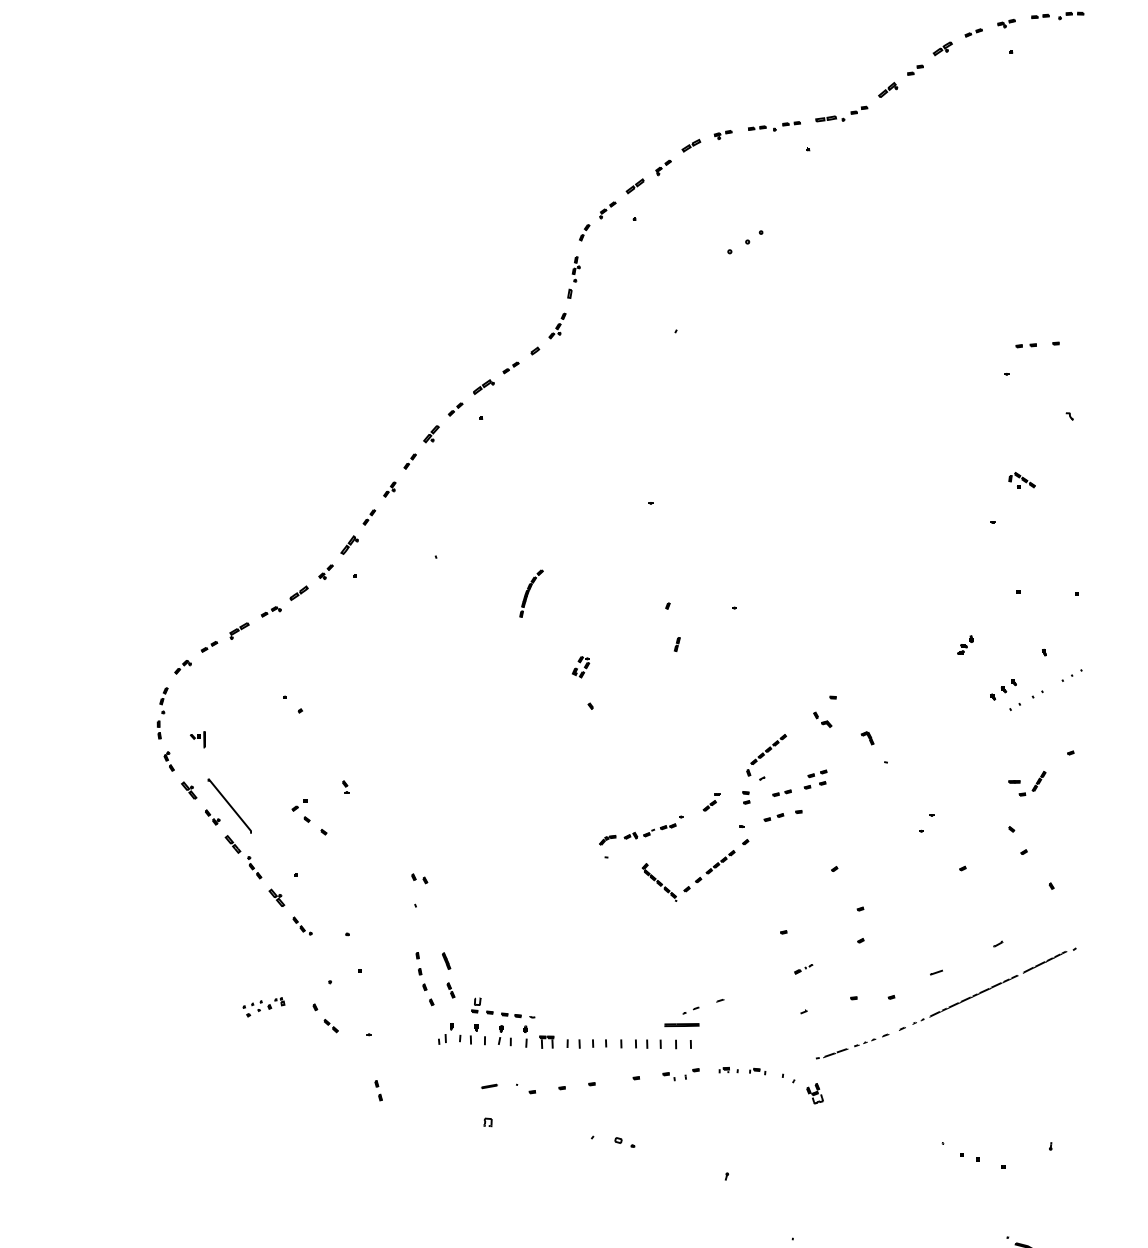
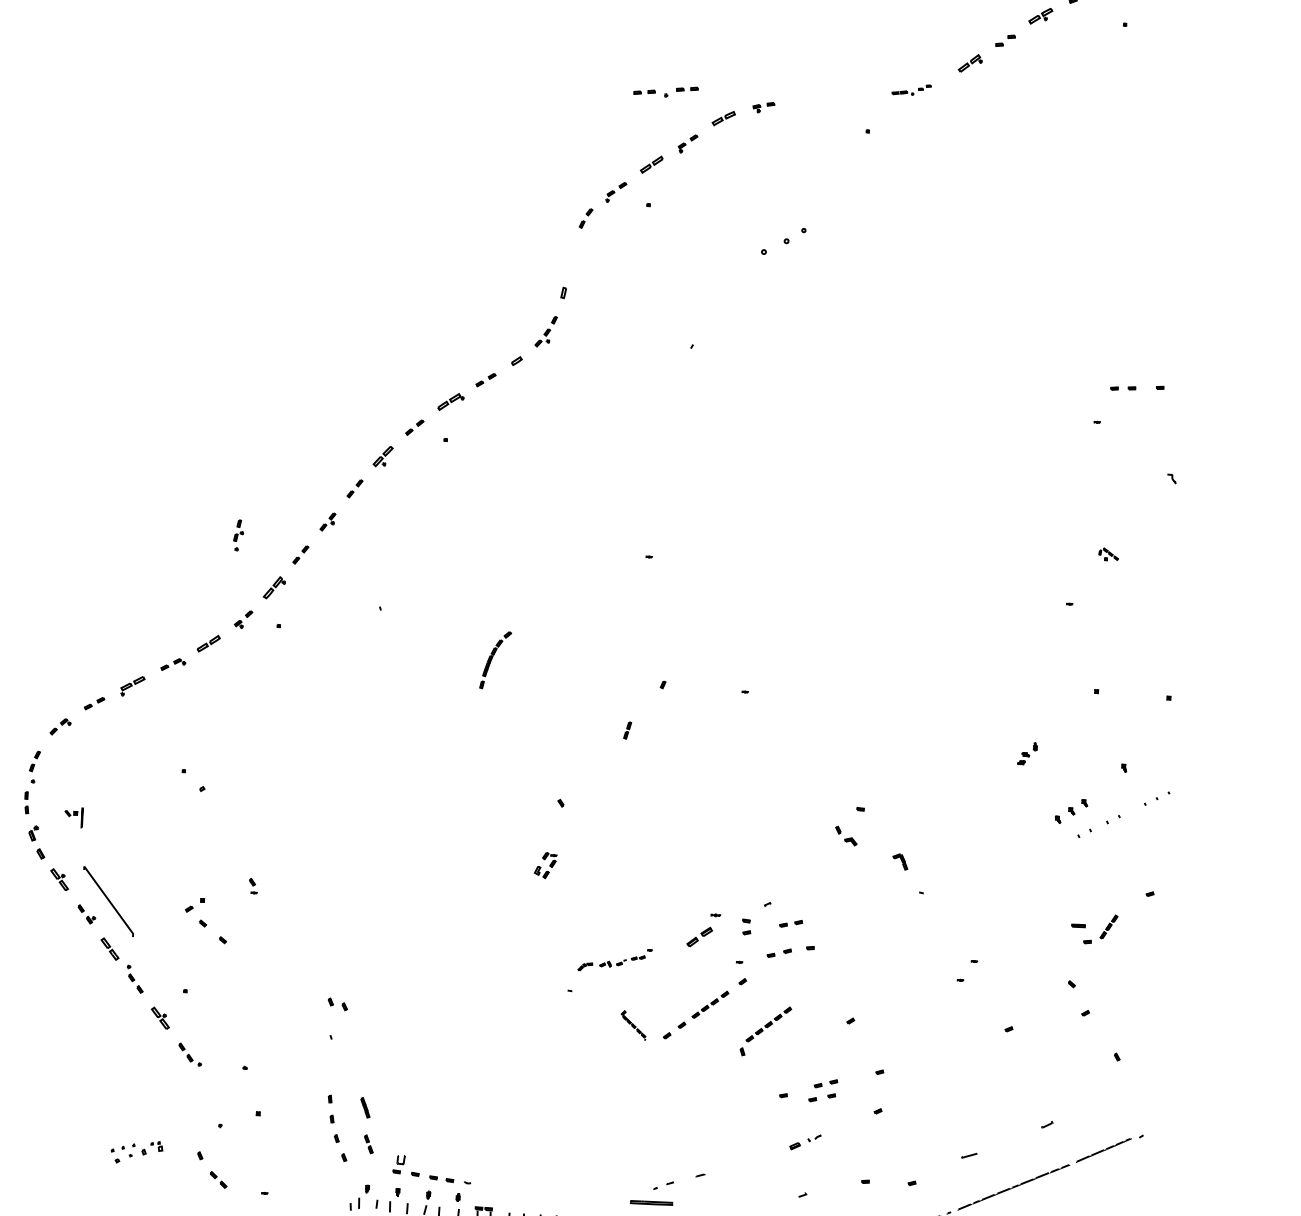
part: (841, 113) -> (911, 89), size x0.6
part: (774, 126) -> (666, 91), moved
part: (575, 269) -> (237, 535), moved
part: (1021, 480) -> (1108, 554), size x0.6
part: (677, 644) -> (627, 730), moved
part: (581, 667) -> (546, 865), moved
part: (766, 755) -> (765, 1031), moved
part: (168, 761) -> (36, 842), size x1.4
part: (815, 779) -> (823, 1090), moved
part: (711, 802) -> (703, 930), size x1.6
part: (641, 830) -> (615, 960), size x0.7
part: (659, 882) -> (633, 1025), size x0.6
part: (803, 969) -> (805, 1142), size x1.4

